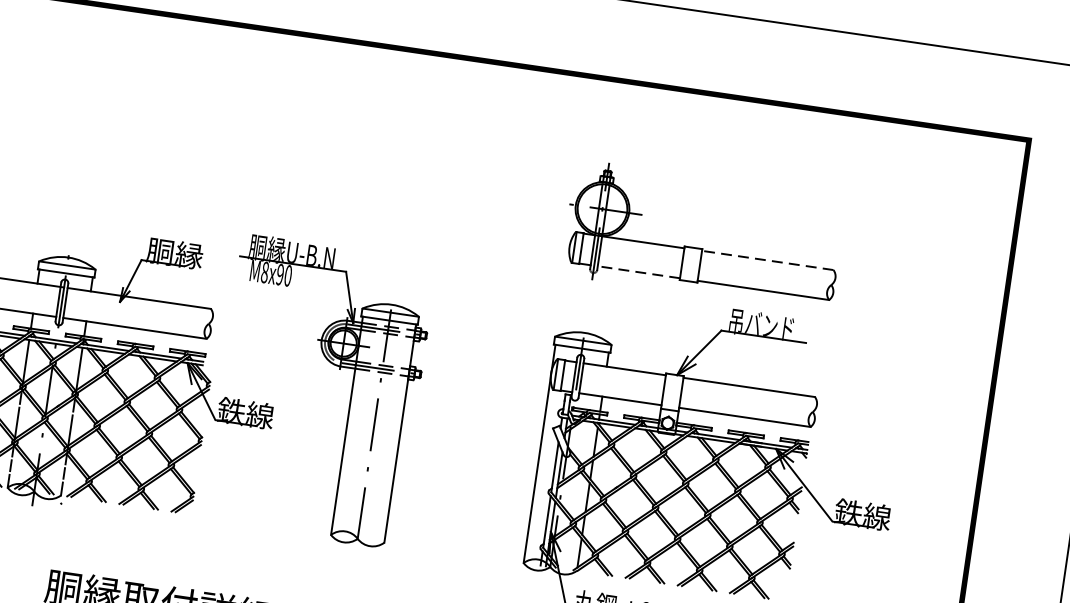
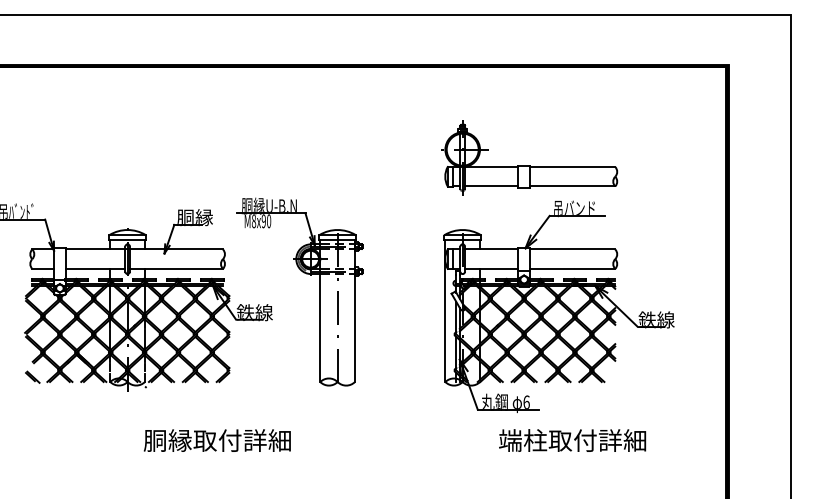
line: (767, 261) -> (572, 167), dashed -> solid
line: (638, 272) -> (491, 186), dashed -> solid

